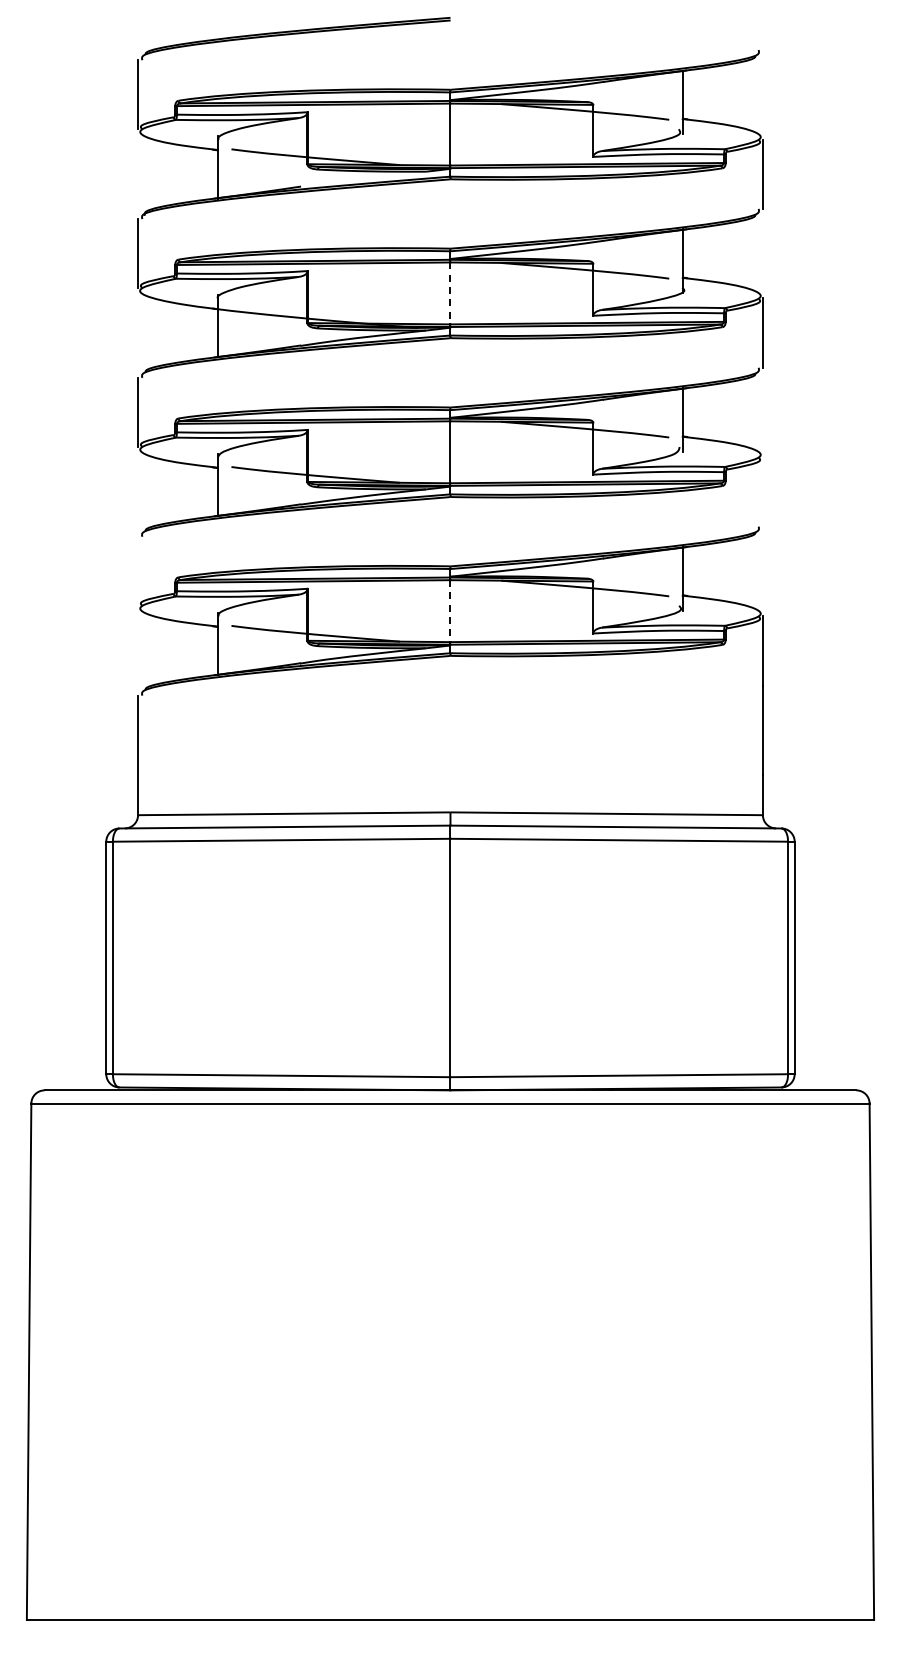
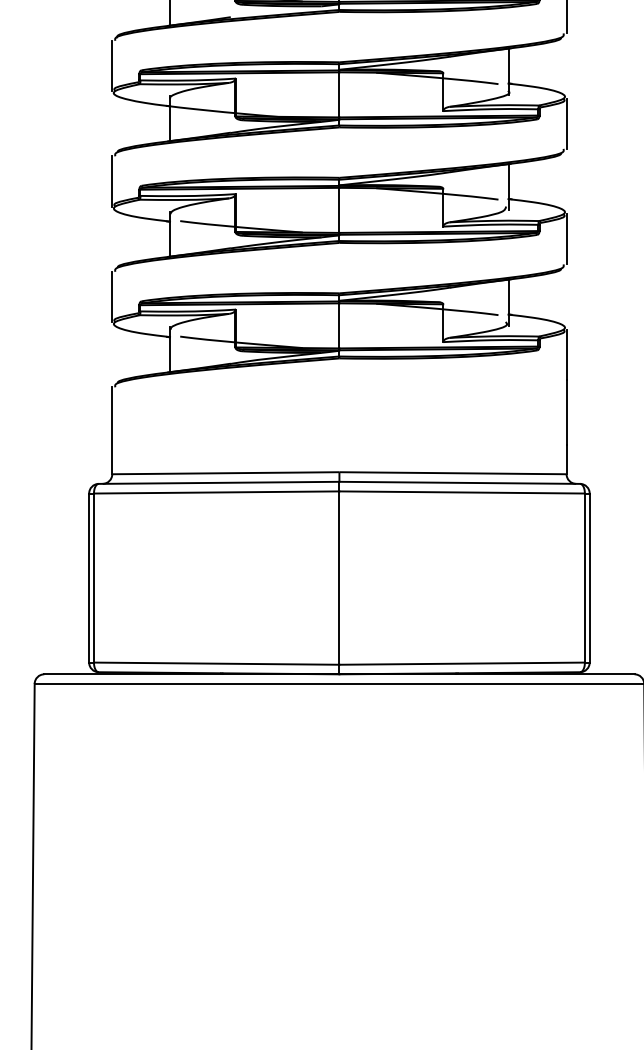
line: (450, 293) -> (339, 94), dashed -> solid
line: (762, 491) -> (566, 238), added
line: (138, 571) -> (112, 297), added
line: (450, 611) -> (339, 326), dashed -> solid

